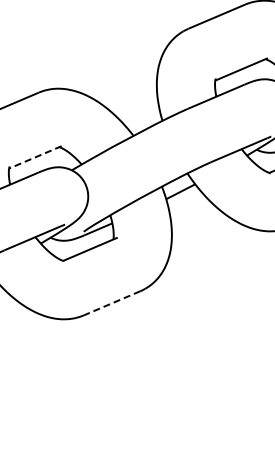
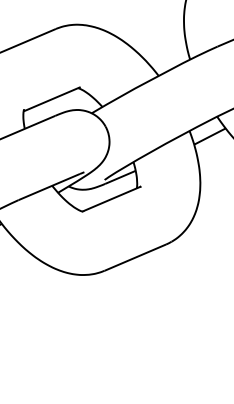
line: (35, 157) -> (52, 99), dashed -> solid
line: (112, 303) -> (135, 257), dashed -> solid

